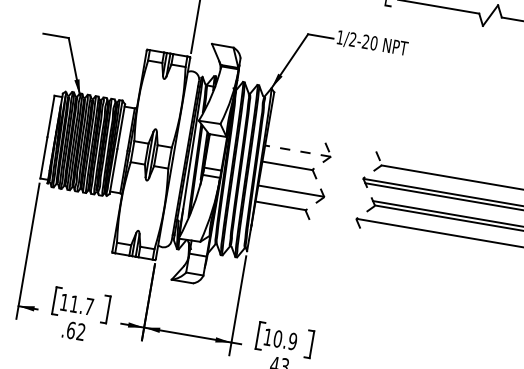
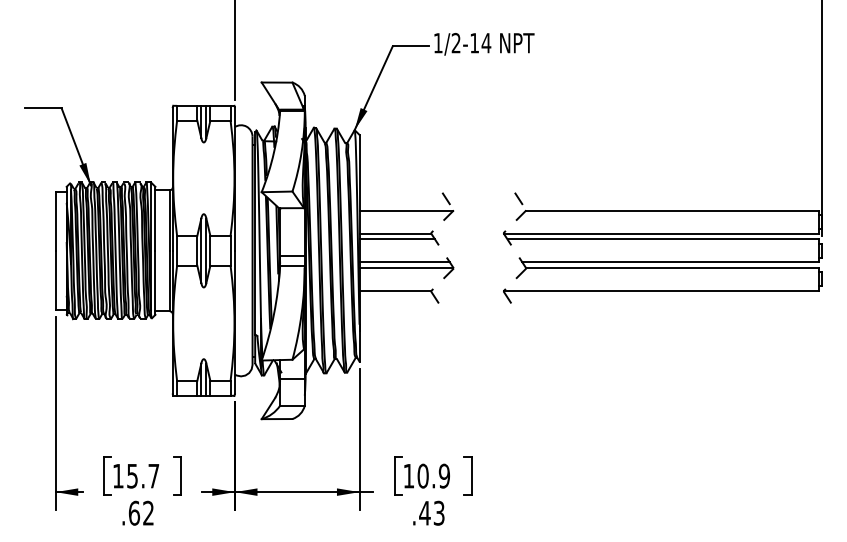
text: (369, 42) -> (480, 43), 1/2-20 -> 1/2-14
line: (298, 150) -> (406, 210), dashed -> solid
line: (288, 170) -> (397, 239), added
line: (290, 187) -> (404, 262), added
text: (74, 304) -> (132, 476), 11.7 -> 15.7

